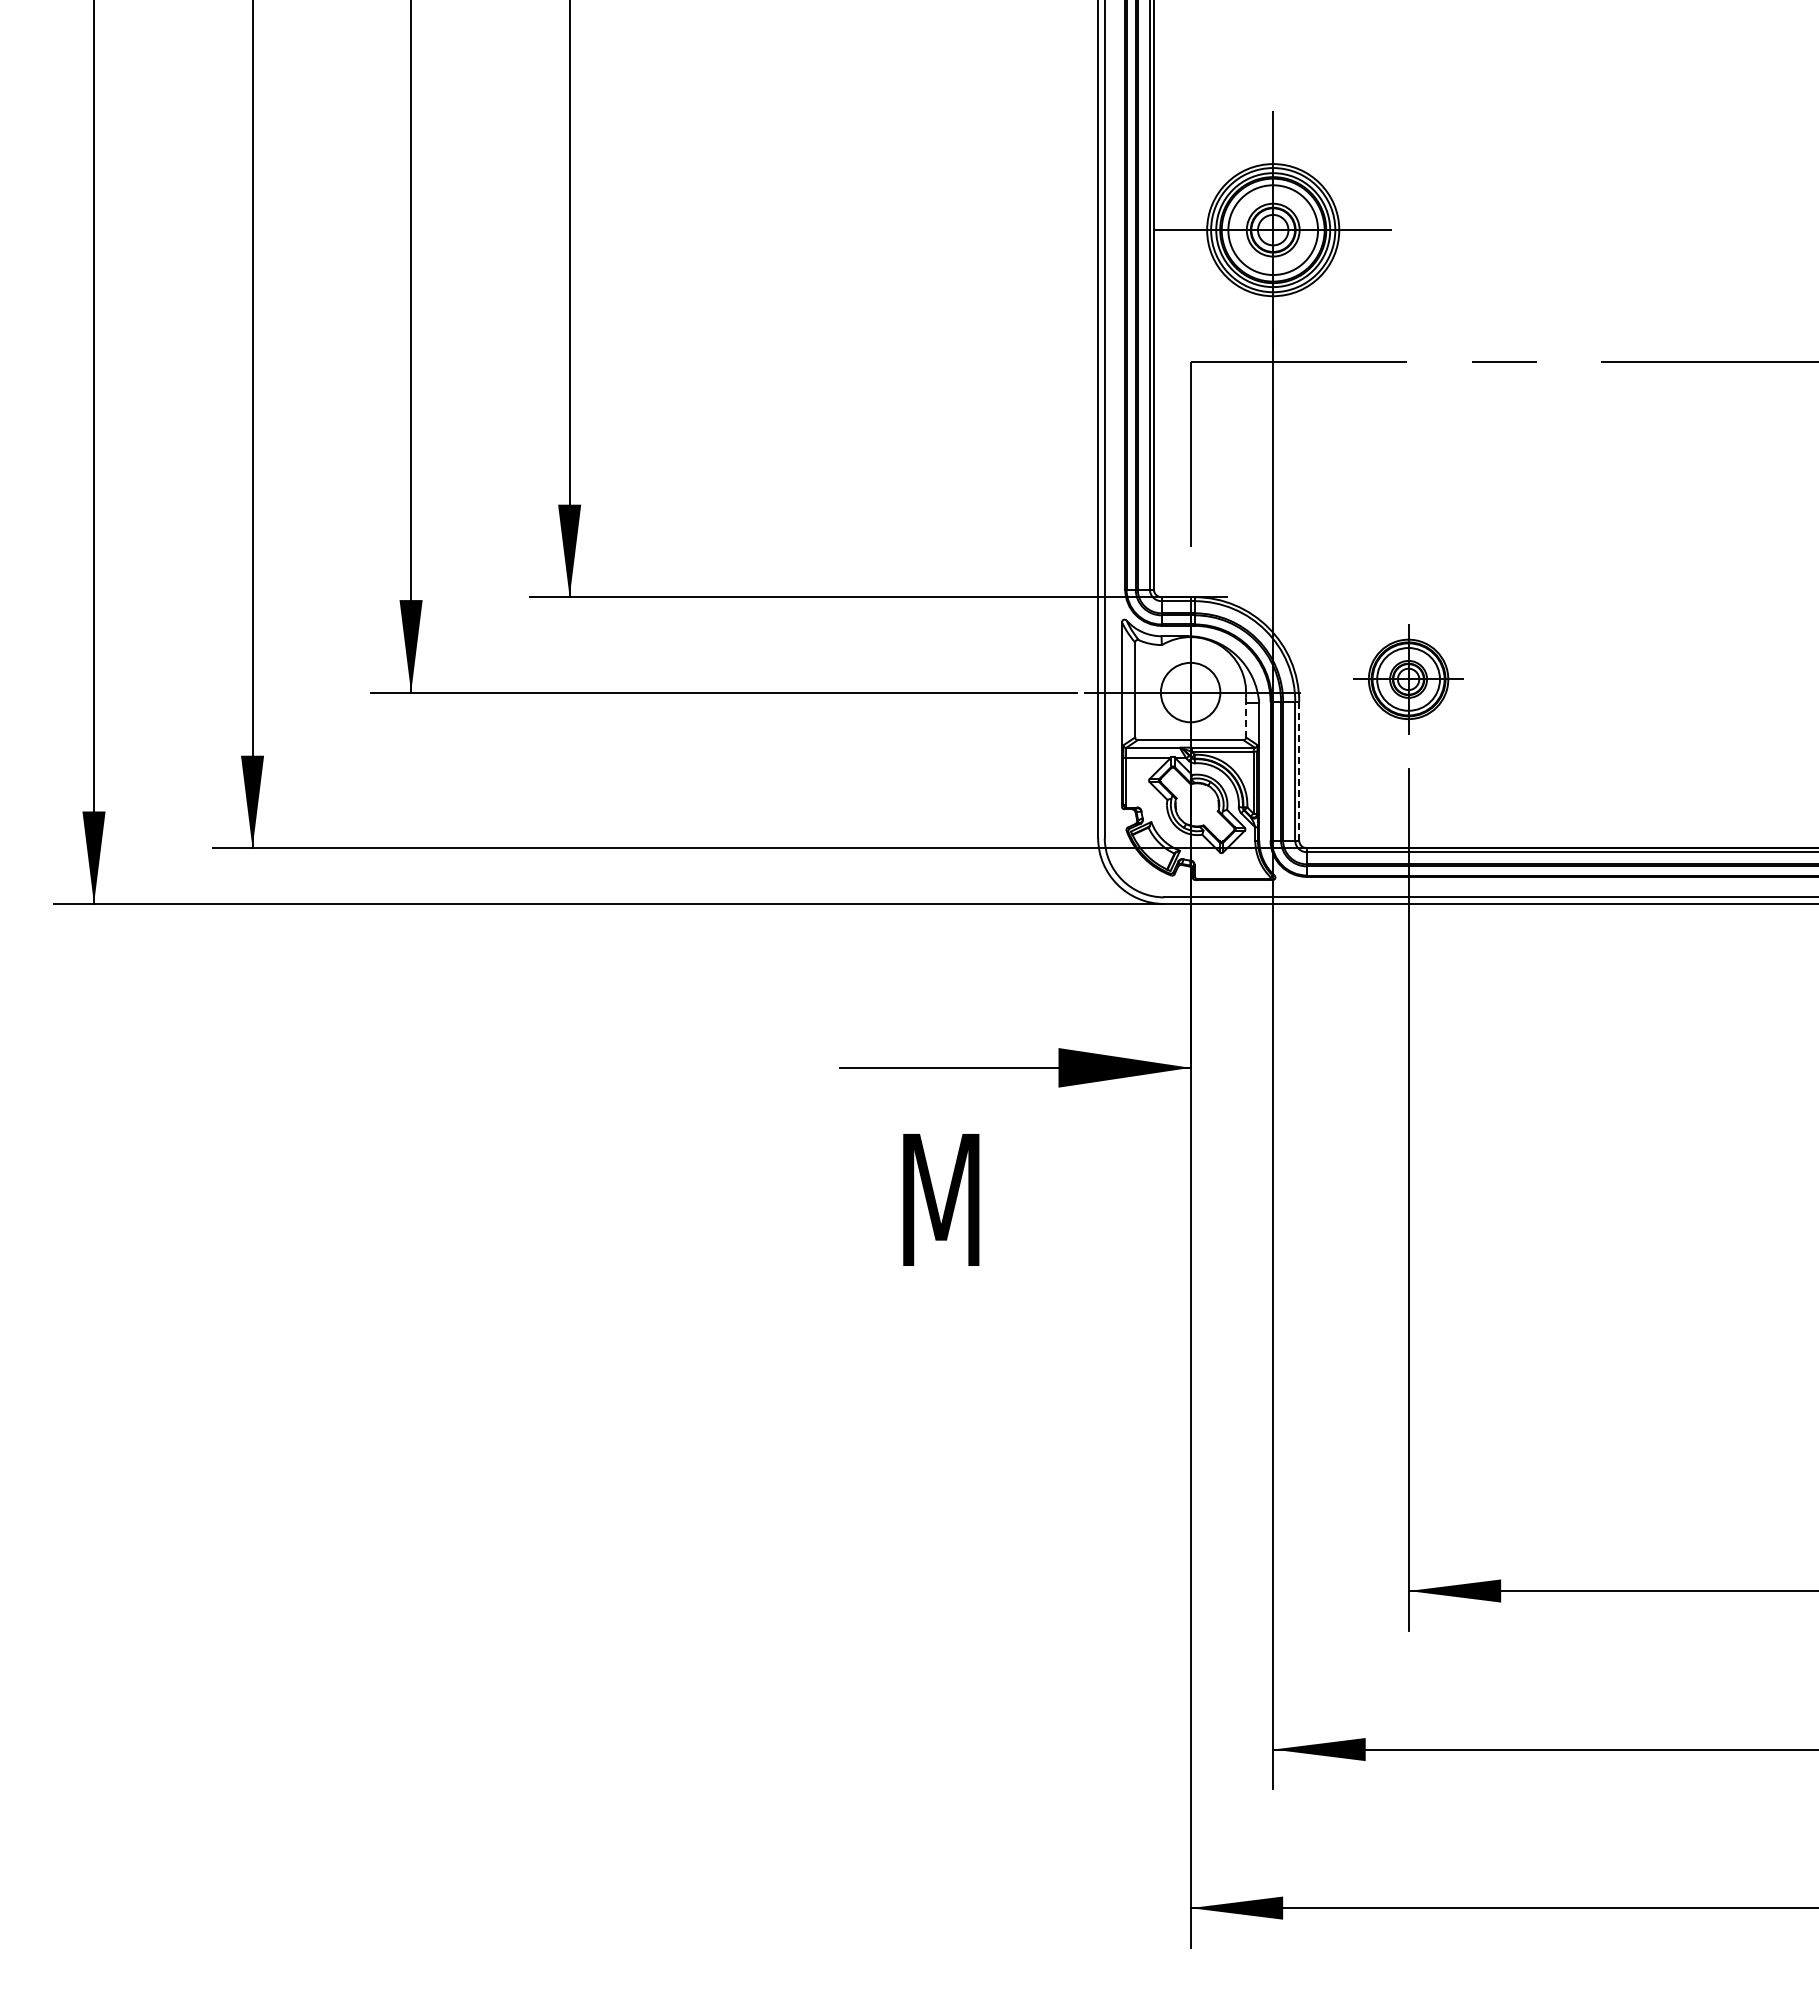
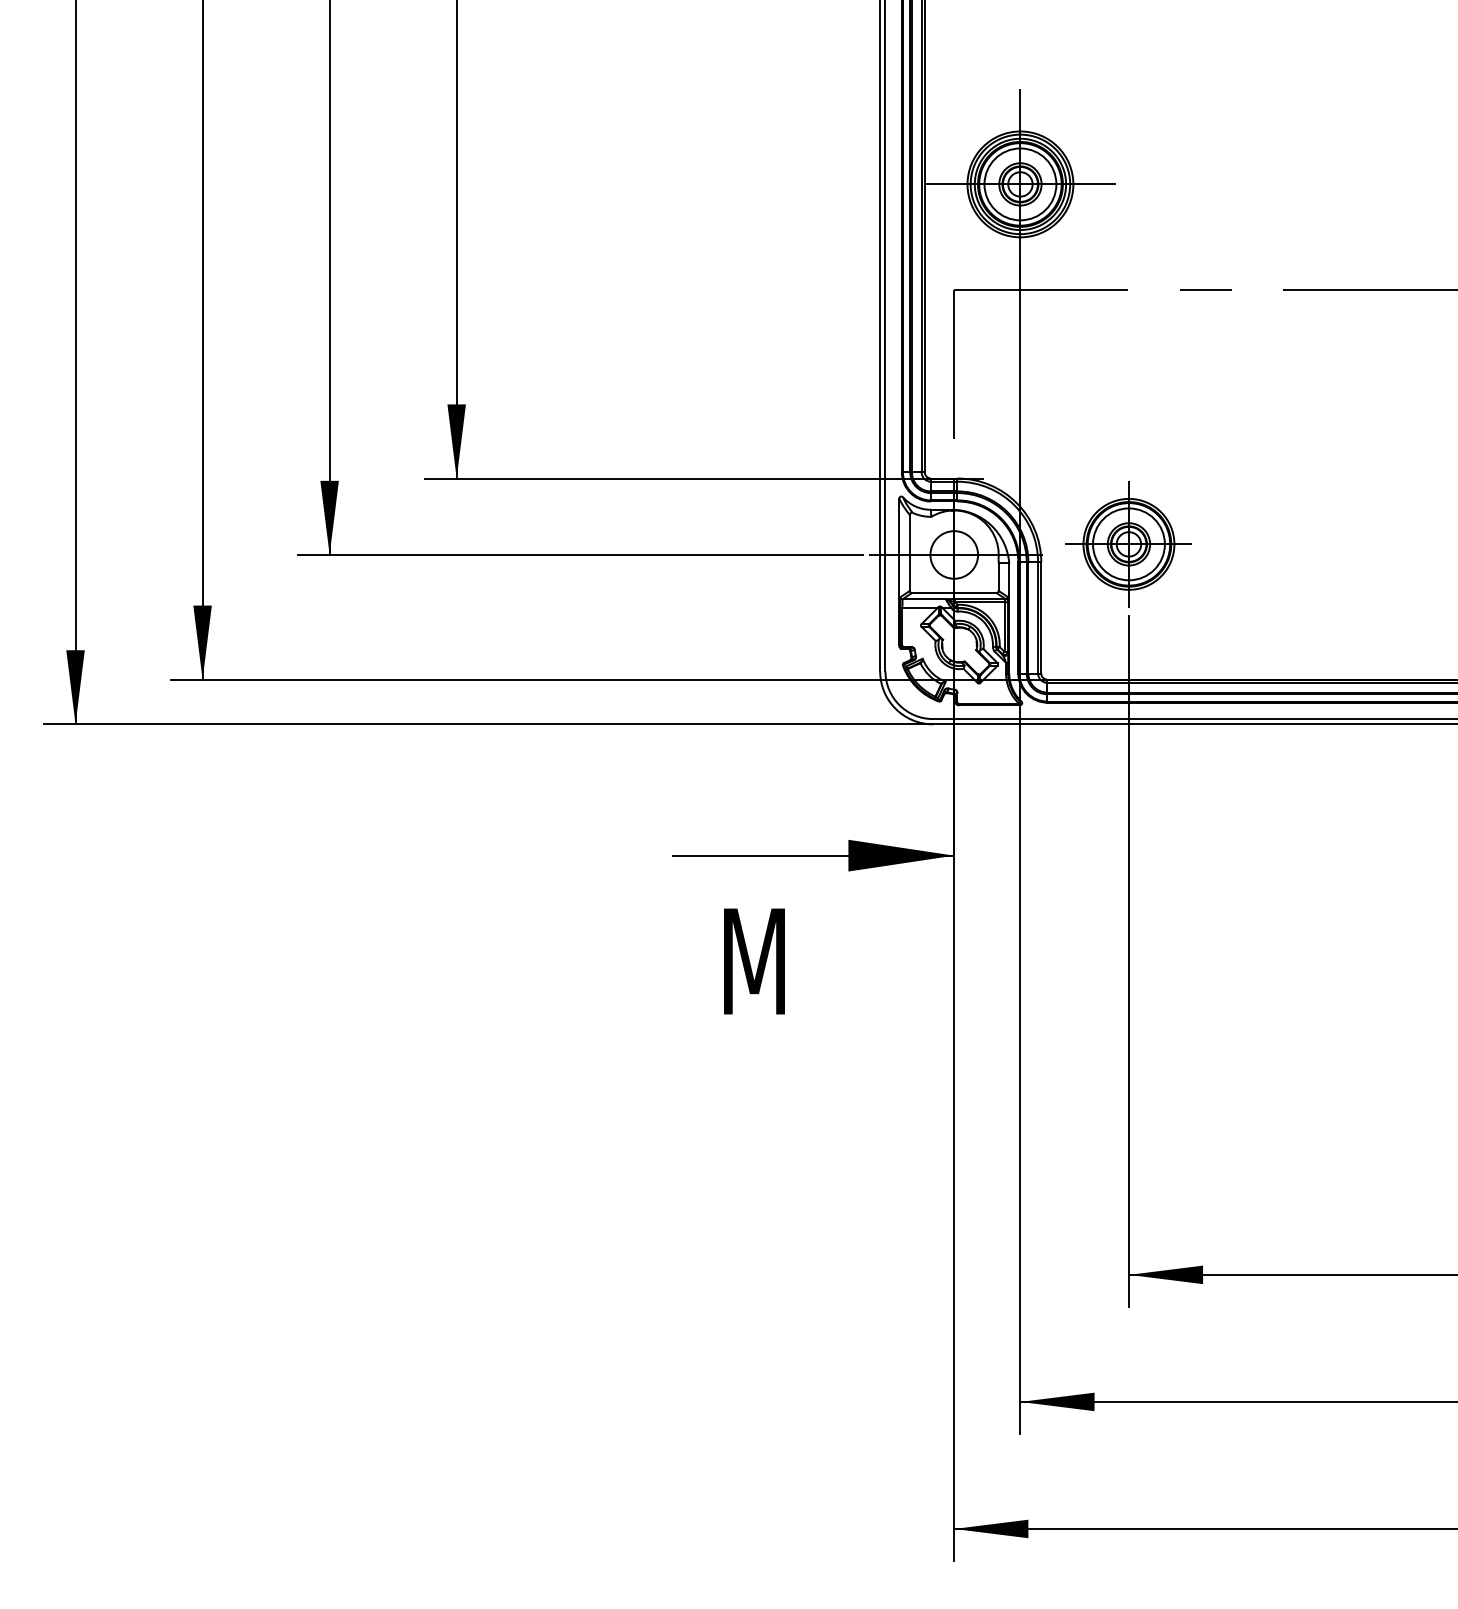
part: (1408, 679) -> (1128, 544), size x1.43
line: (1246, 719) -> (999, 576), dashed -> solid
line: (1299, 770) -> (1041, 617), dashed -> solid

